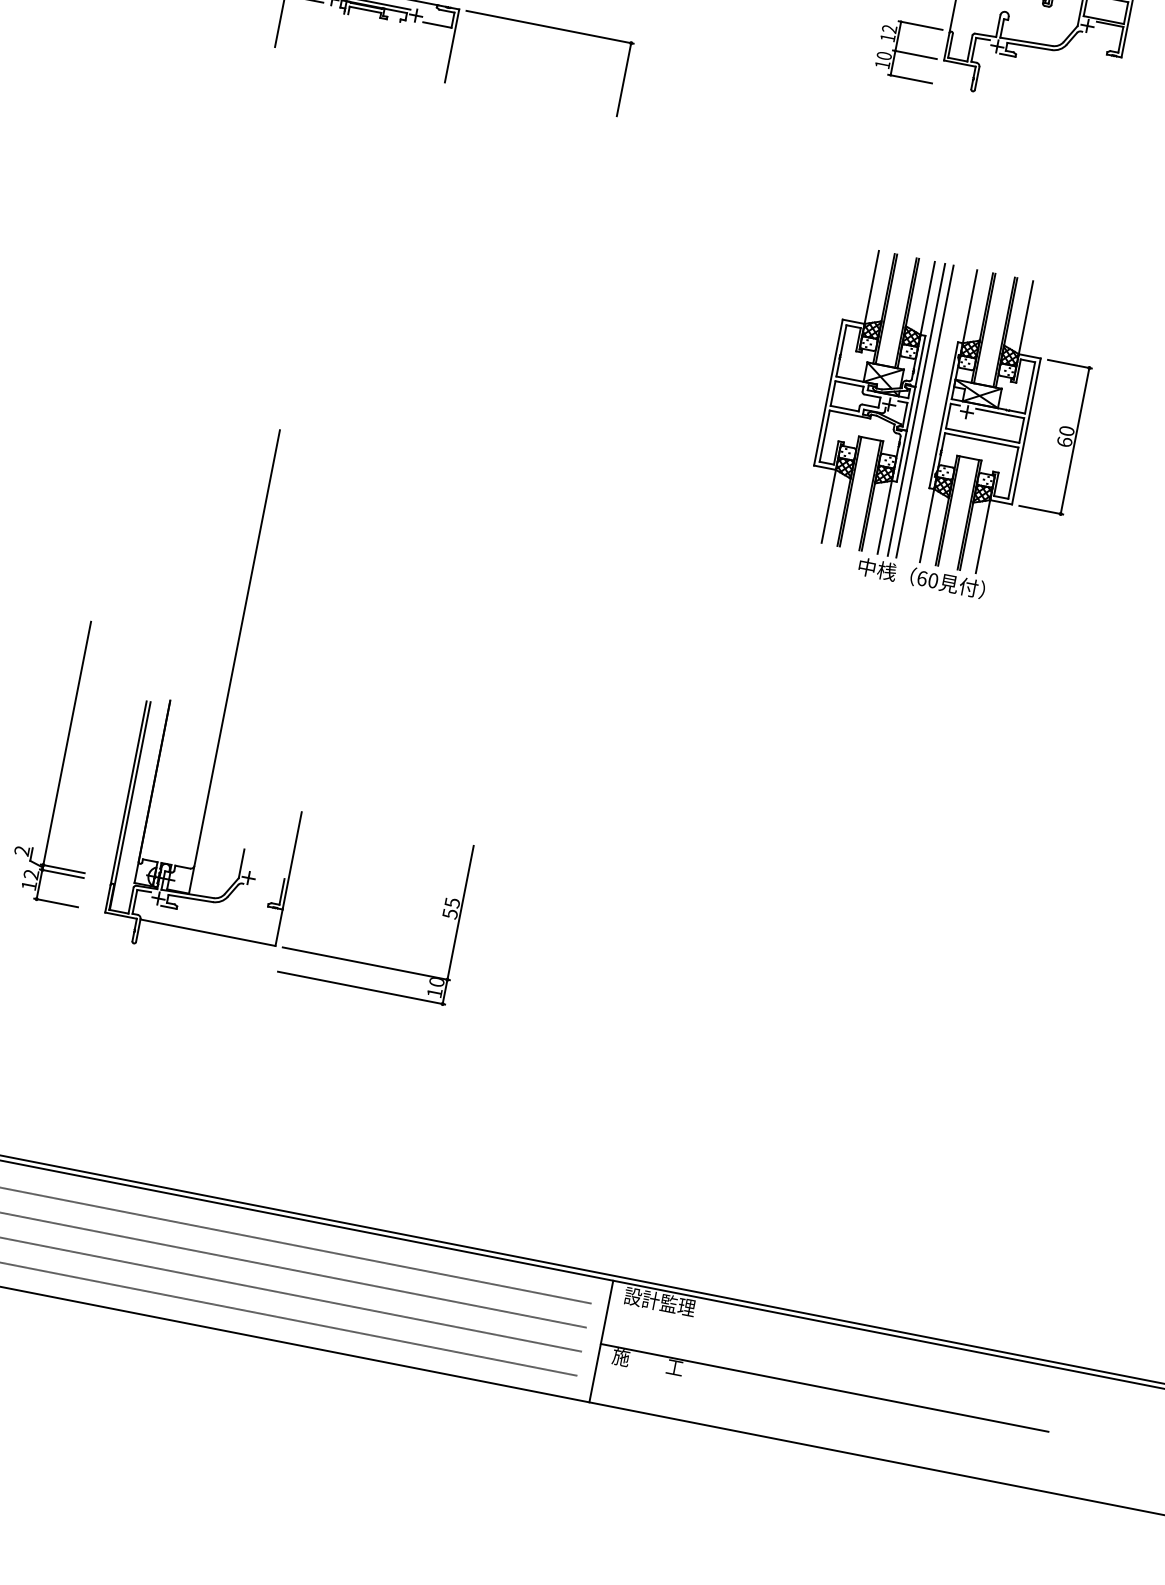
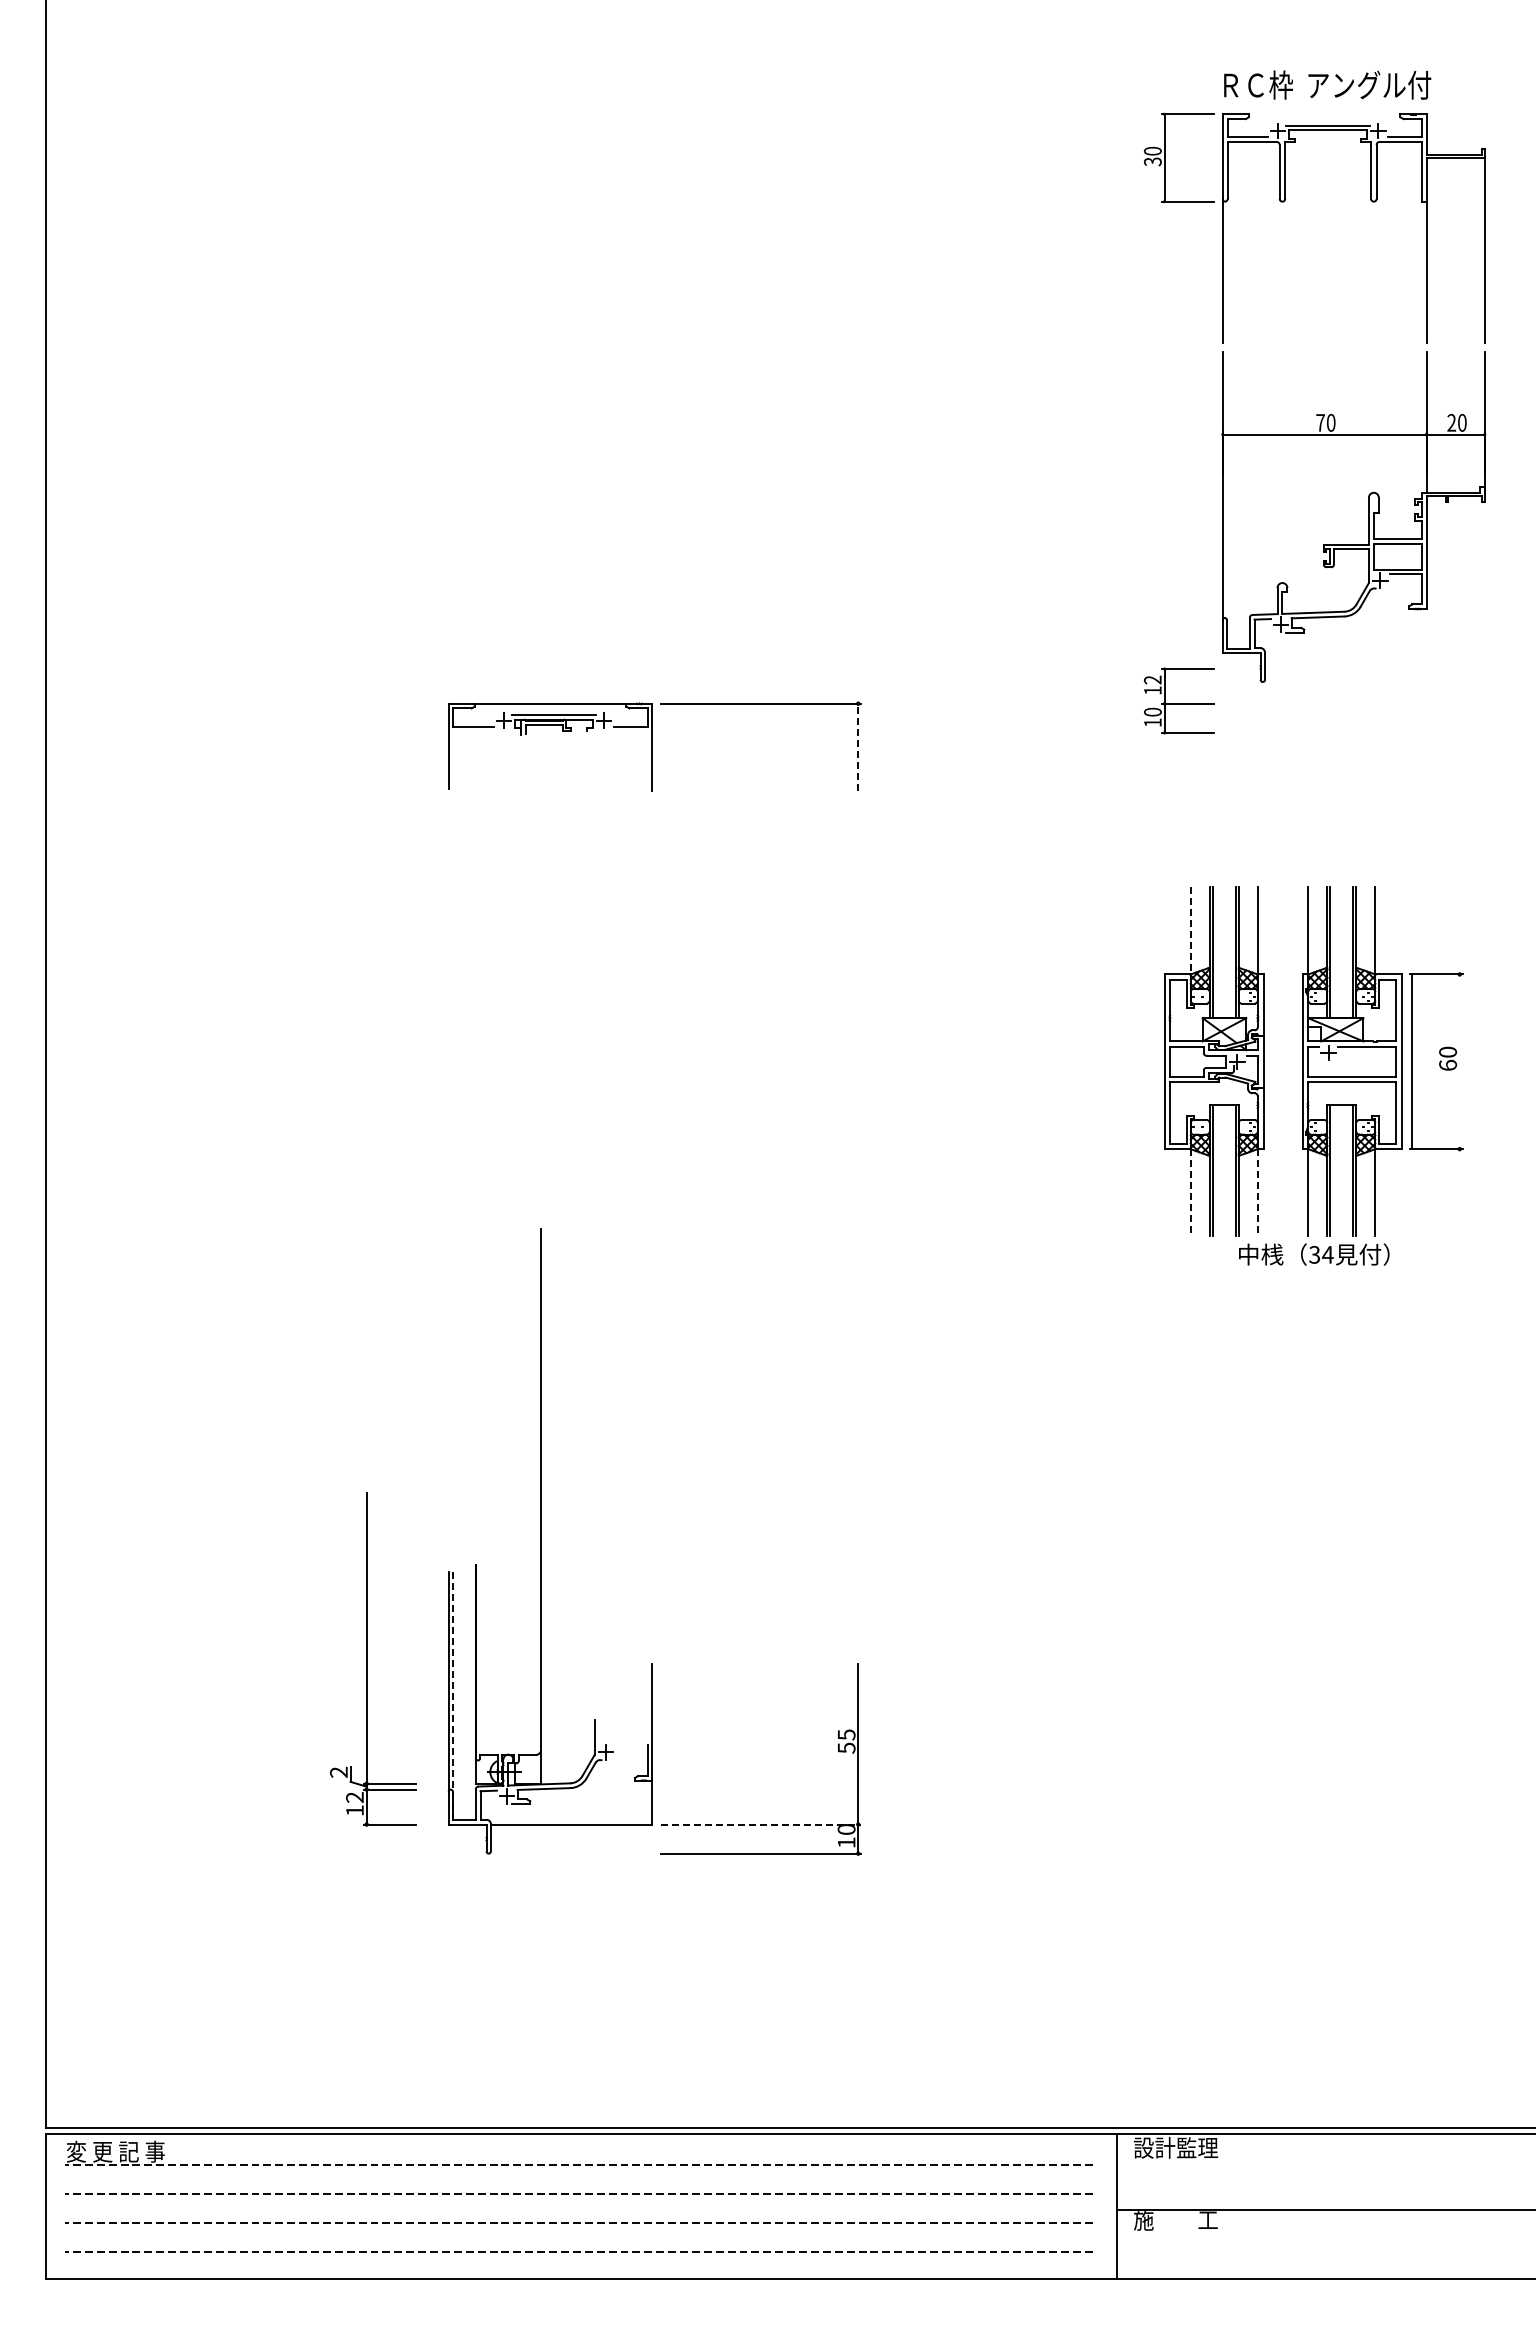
part: (908, 50) -> (1179, 700), moved
line: (624, 79) -> (858, 747), solid -> dashed
line: (871, 287) -> (1190, 930), solid -> dashed
line: (916, 409) -> (1269, 1061), removed
line: (925, 411) -> (1280, 1061), removed
line: (1074, 440) -> (1411, 1061), moved
line: (828, 506) -> (1190, 1192), solid -> dashed
line: (884, 517) -> (1257, 1192), solid -> dashed
text: (927, 579) -> (1321, 1254), 60 -> 34
line: (130, 806) -> (453, 1696), solid -> dashed
line: (366, 963) -> (761, 1824), solid -> dashed

